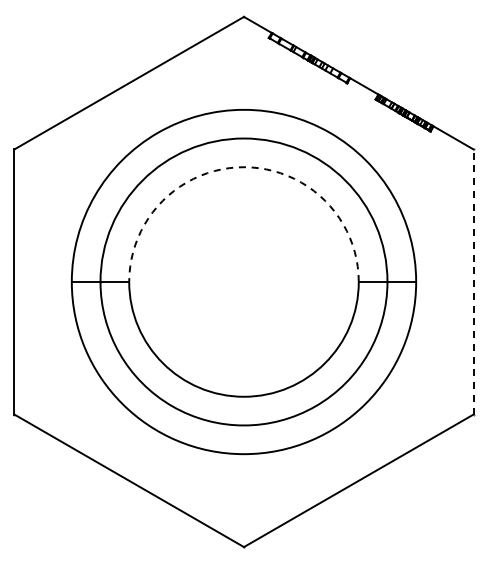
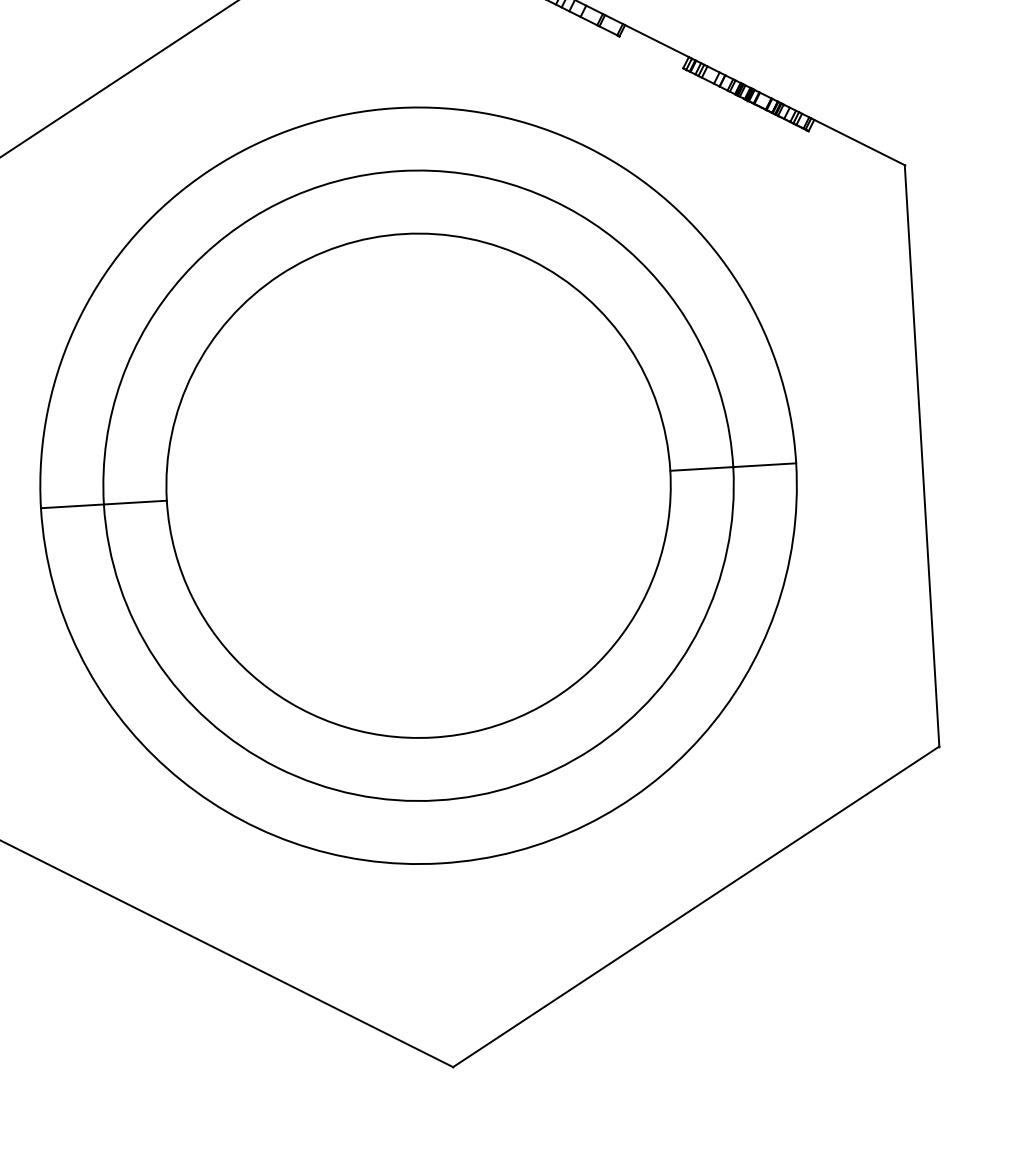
arc: (243, 167) -> (402, 234), dashed -> solid
line: (473, 282) -> (921, 456), dashed -> solid

